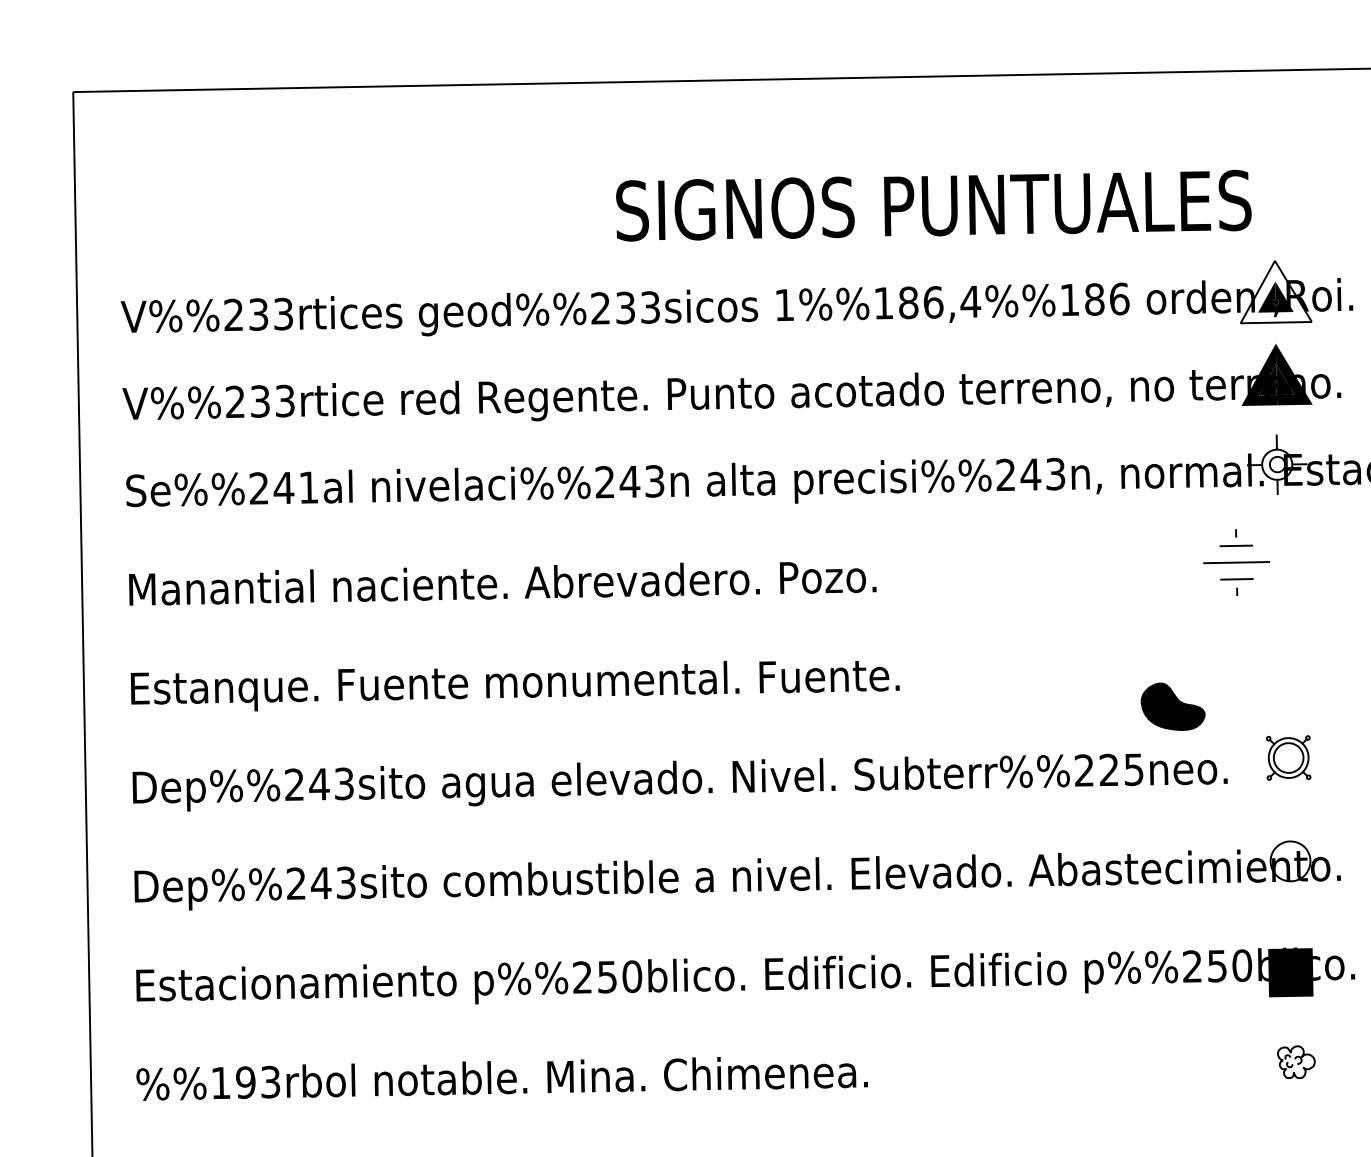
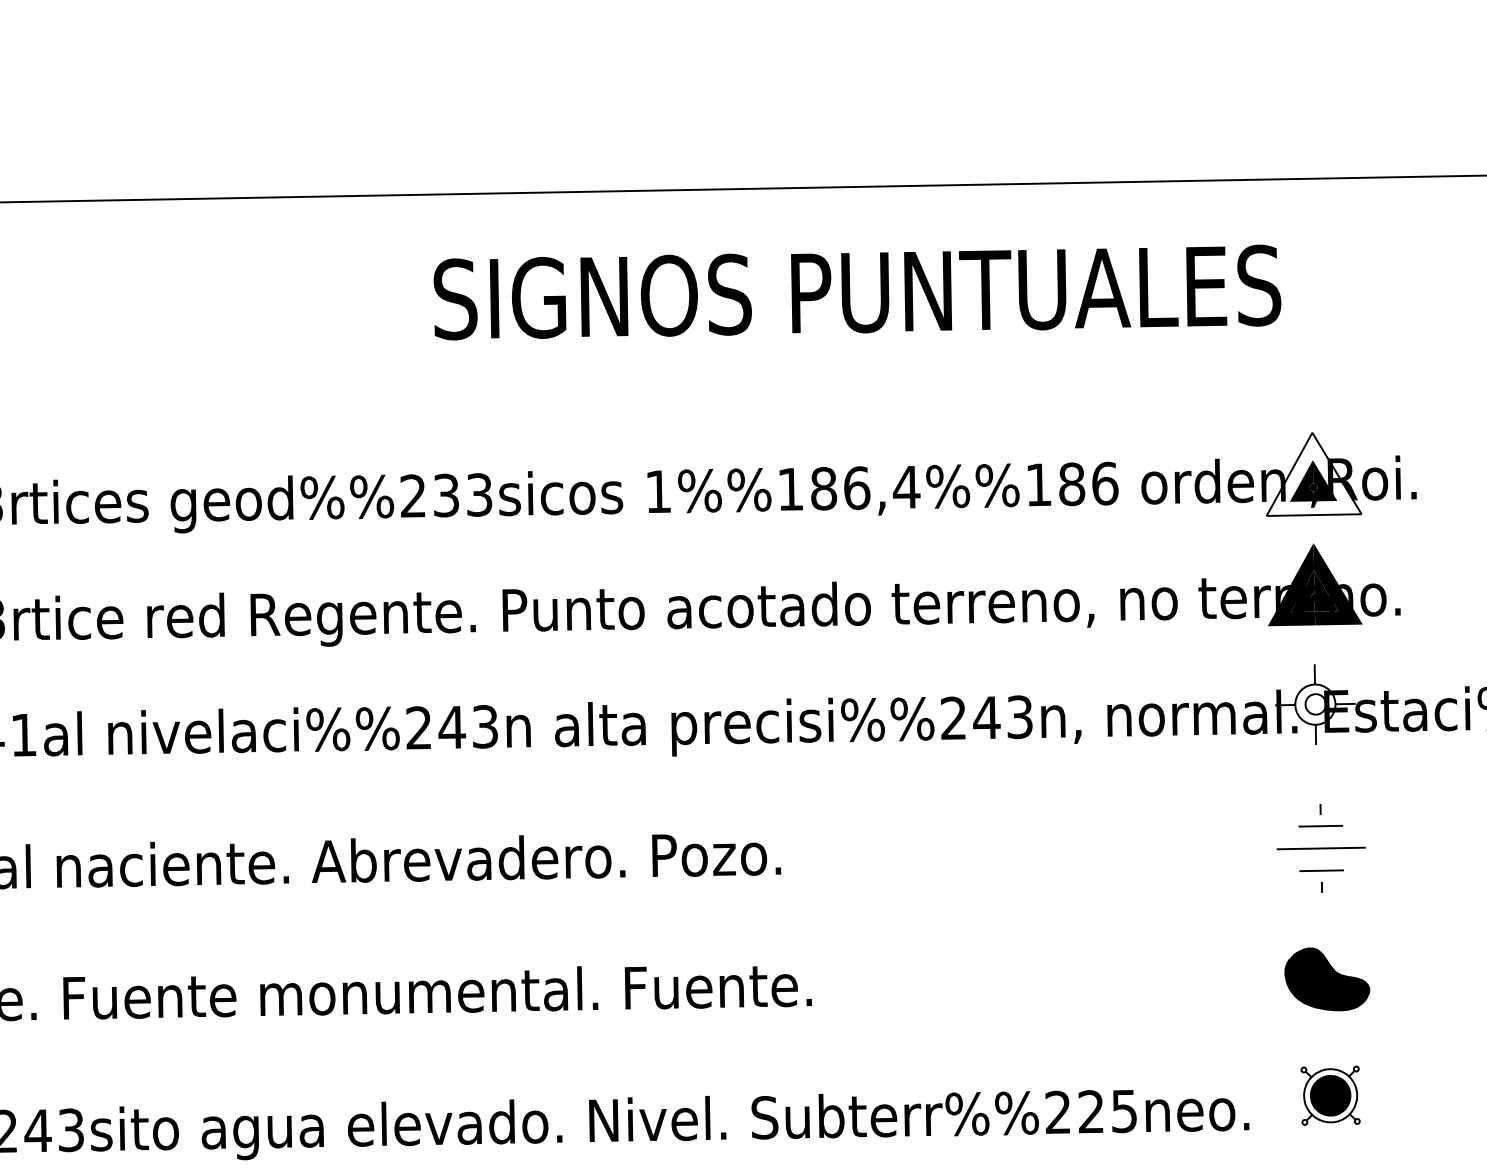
text: (933, 205) -> (857, 292), moved
part: (1236, 562) -> (1321, 848), moved
part: (1172, 706) -> (1326, 979), moved
fill: (1288, 757) -> (1330, 1095), added

